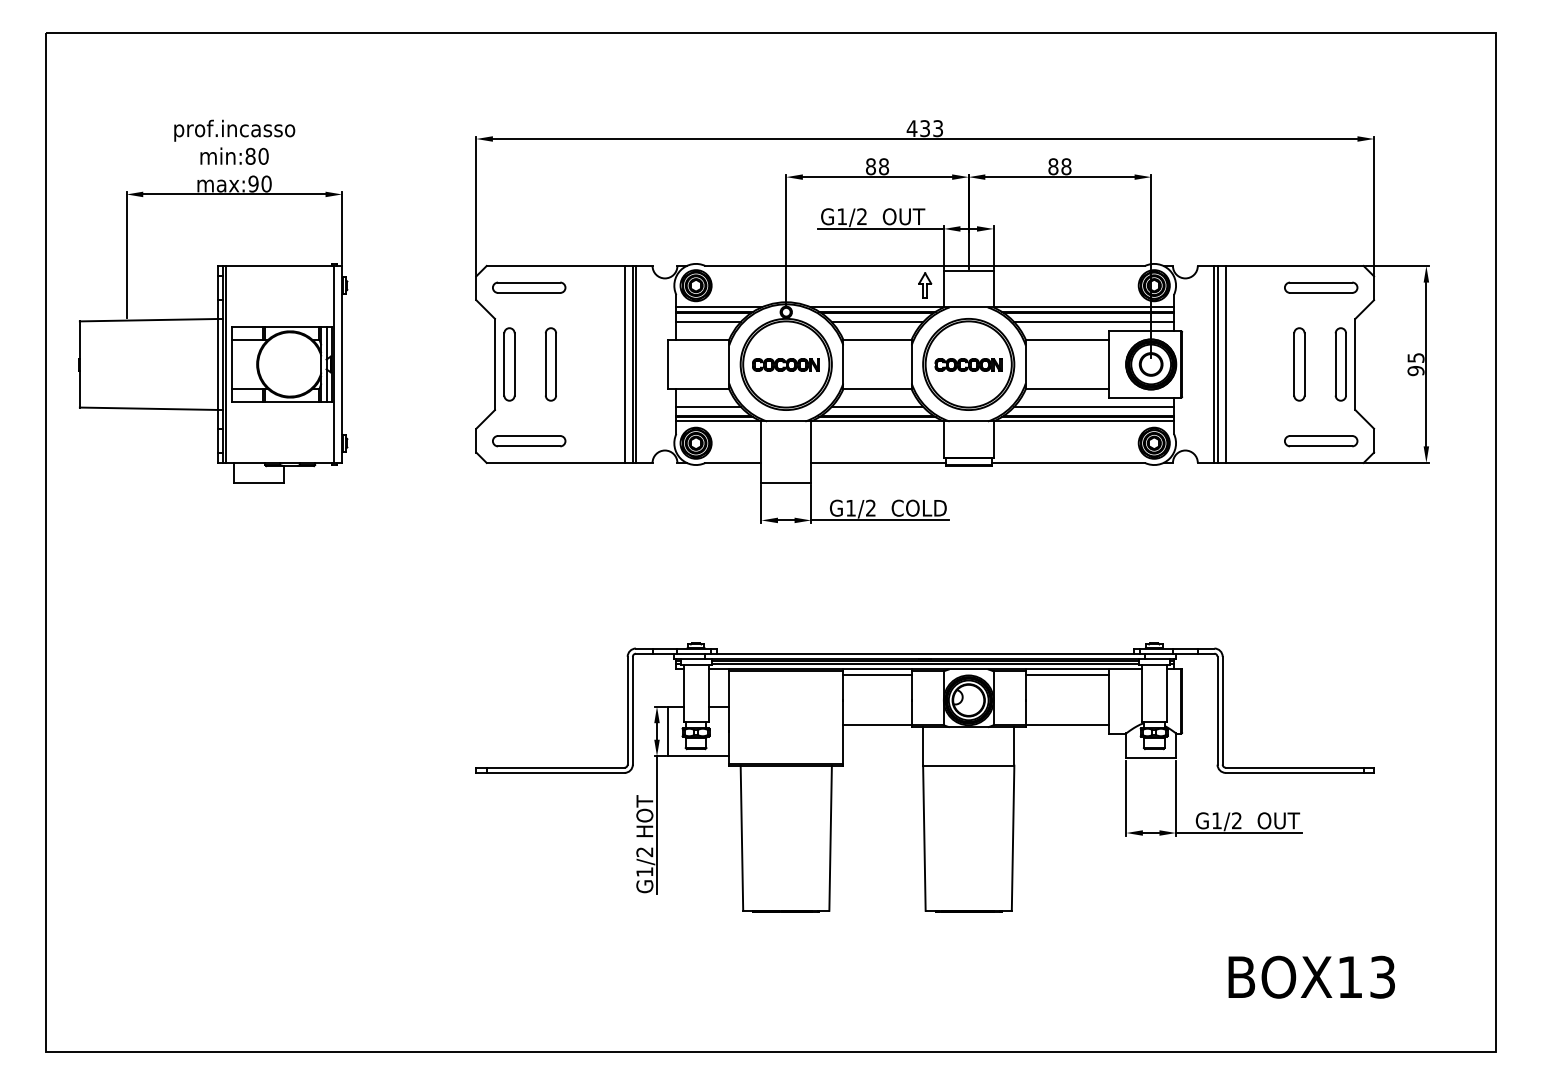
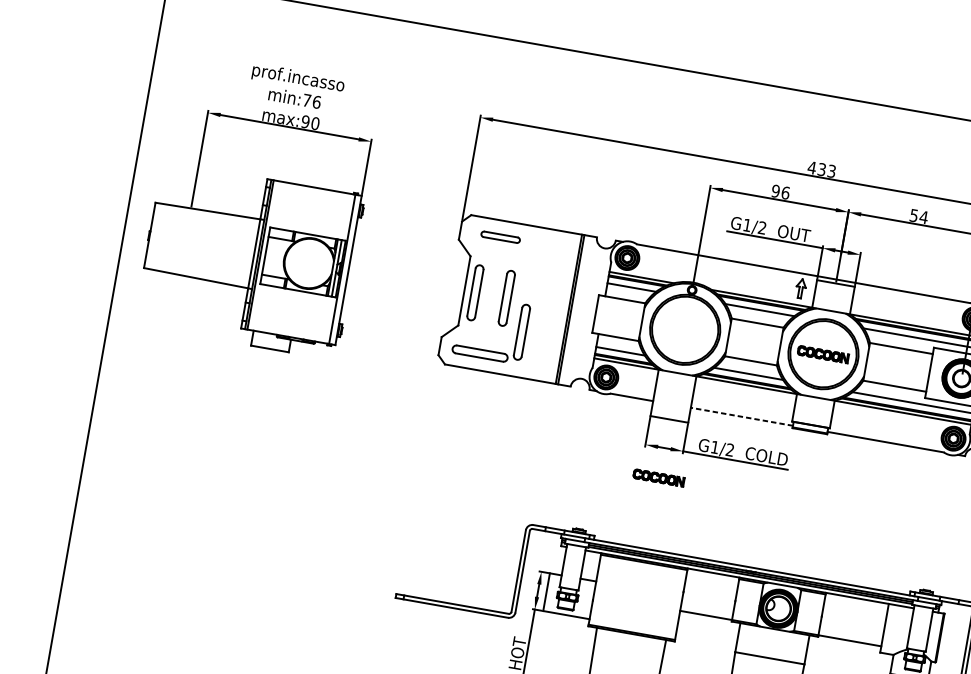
text: (256, 155) -> (311, 100), min:80 -> min:76
text: (877, 166) -> (780, 191), 88 -> 96
text: (1059, 166) -> (918, 216), 88 -> 54
part: (529, 287) -> (500, 237), size x0.7
line: (624, 364) -> (562, 308), removed
part: (785, 364) -> (658, 477), moved
part: (577, 404) -> (521, 332), added
line: (878, 462) -> (741, 416), solid -> dashed
line: (877, 675) -> (712, 577), removed
line: (1066, 675) -> (856, 603), removed

